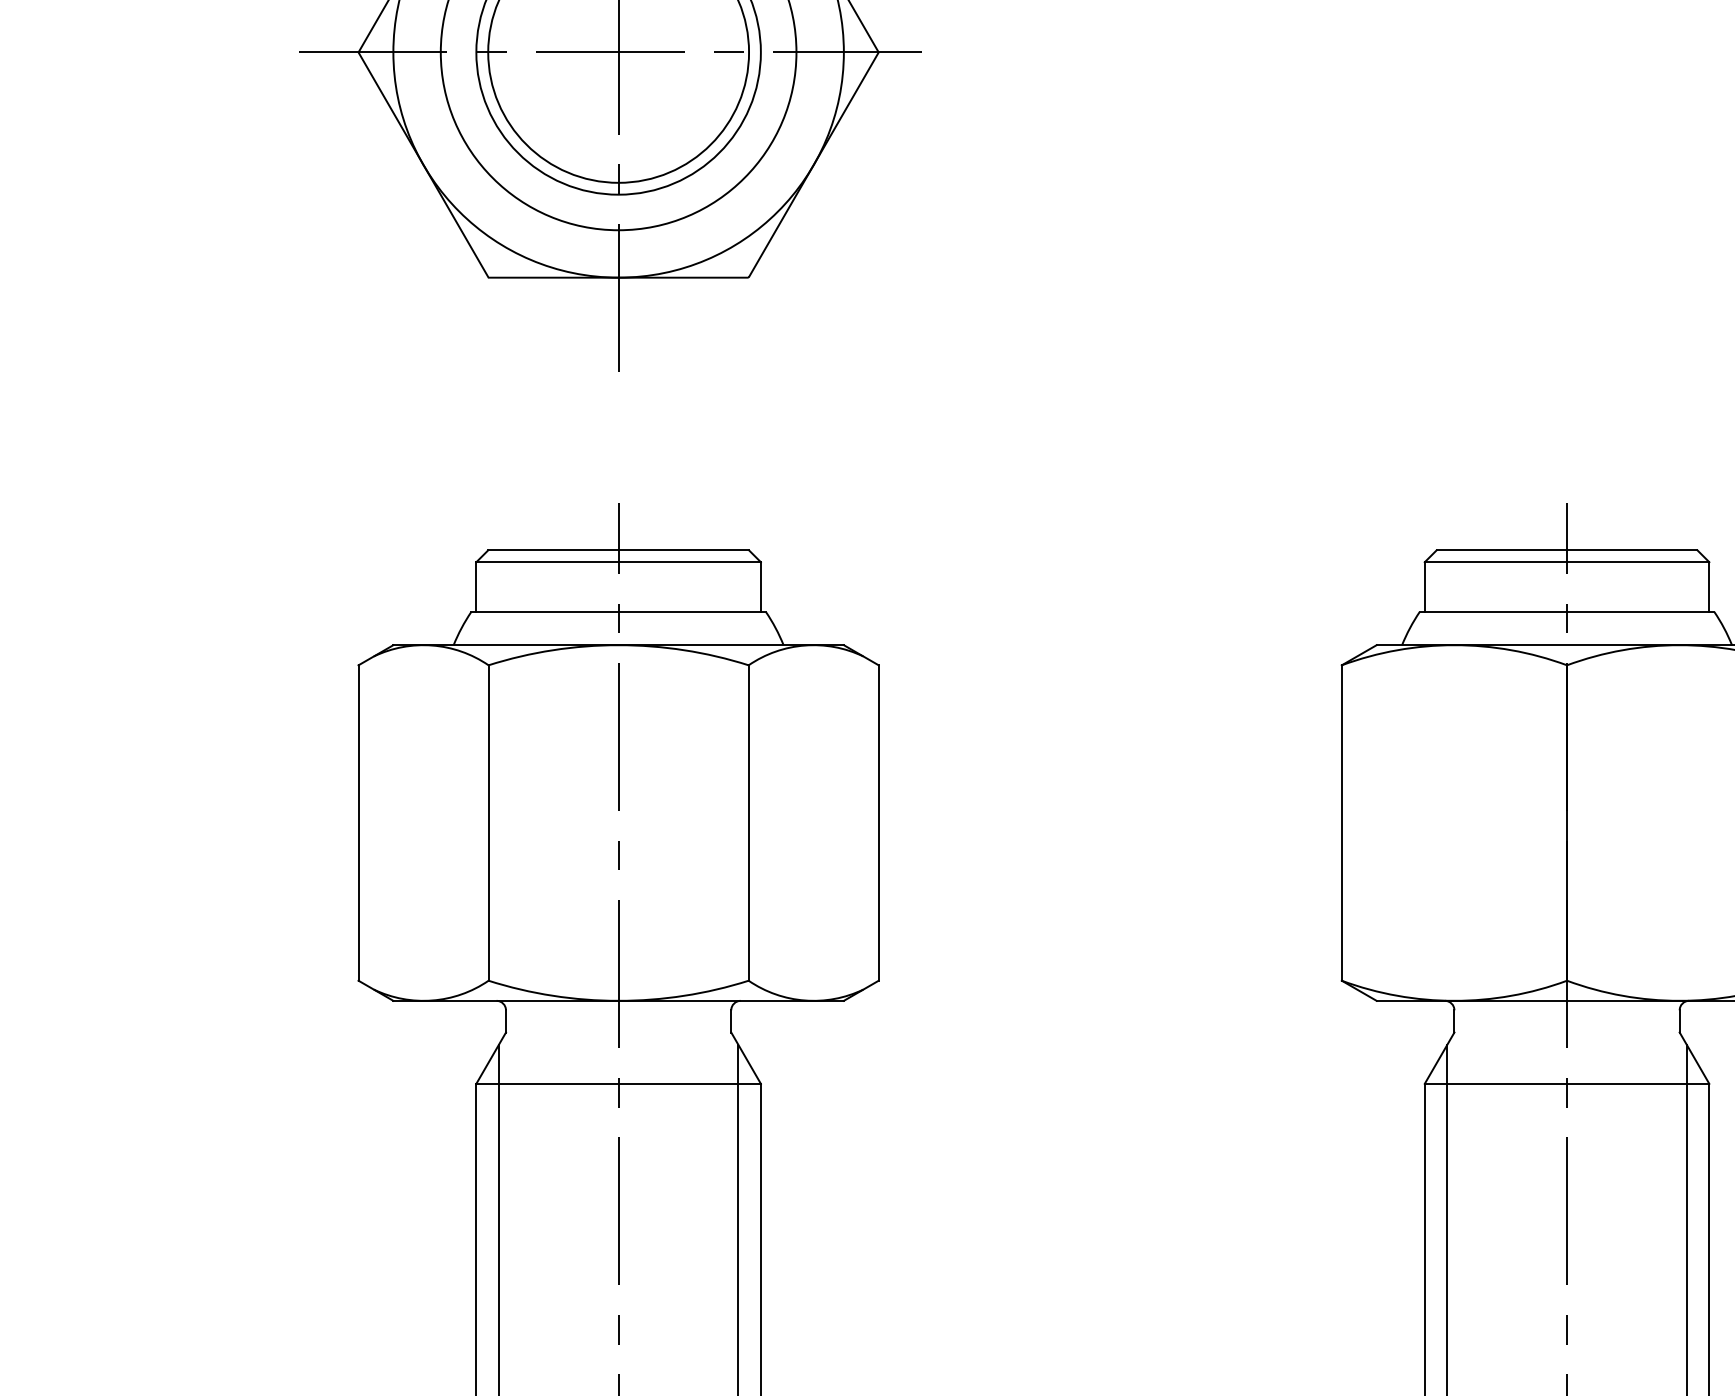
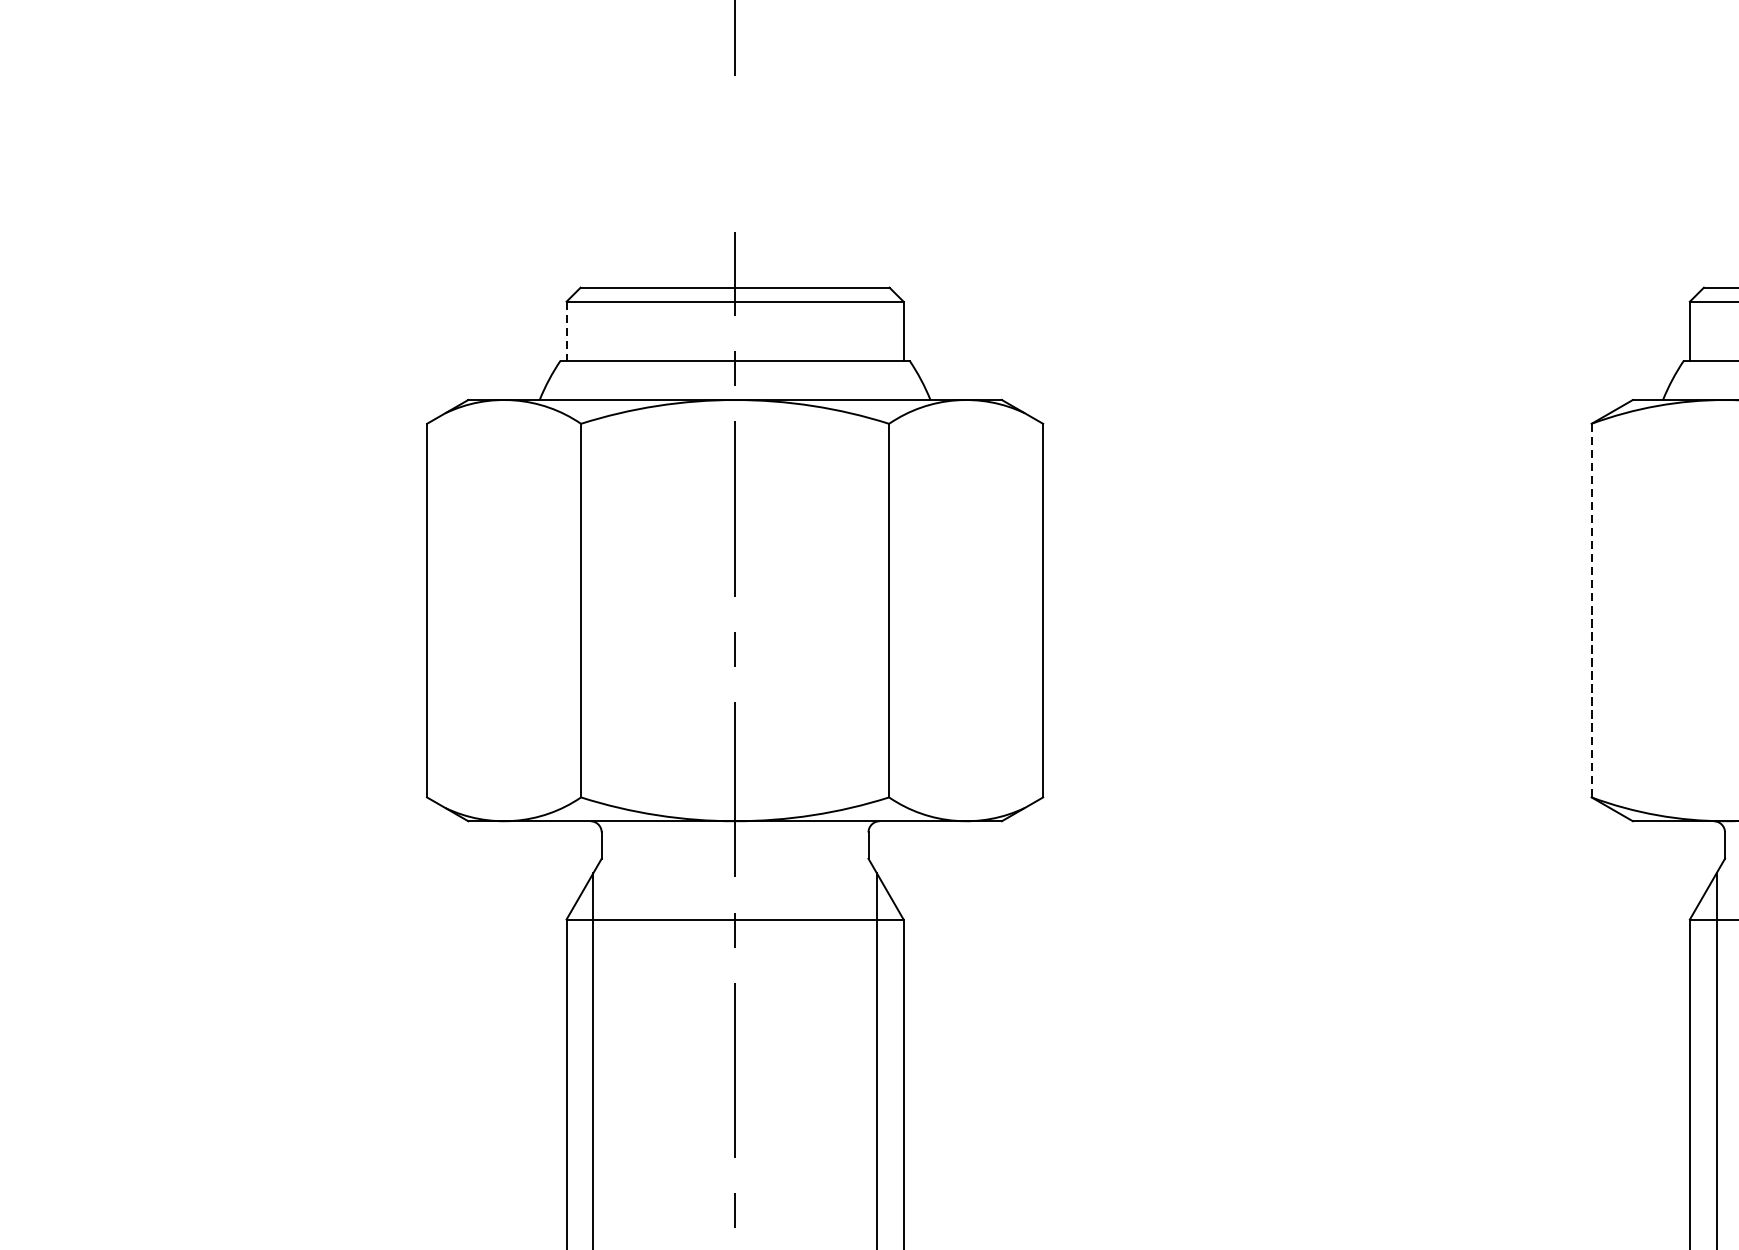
line: (476, 587) -> (566, 331), solid -> dashed
line: (1341, 823) -> (1591, 611), solid -> dashed

